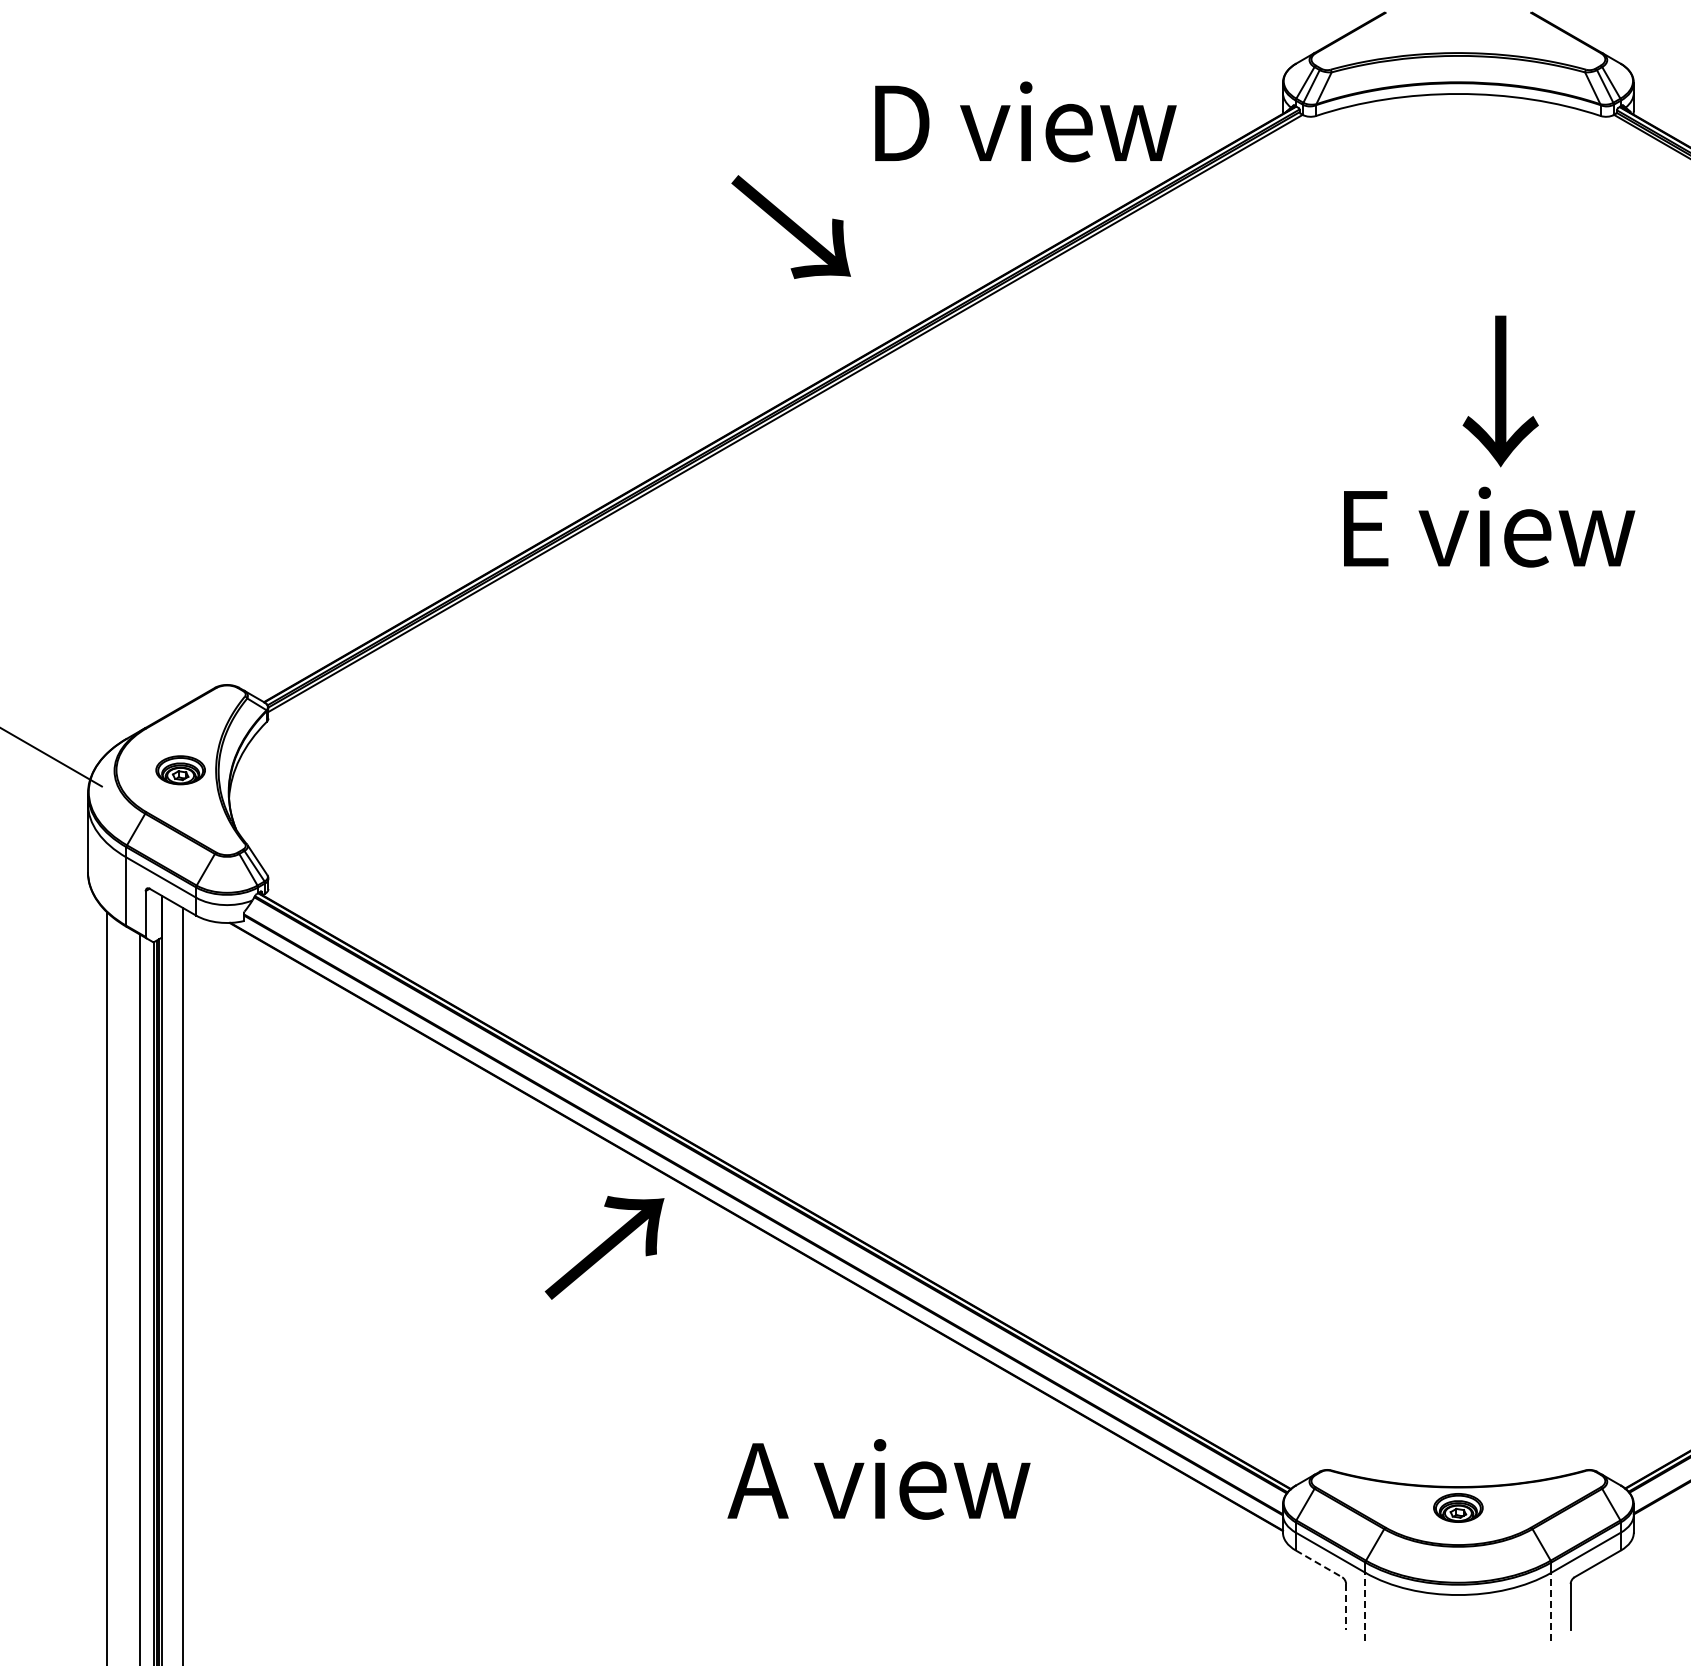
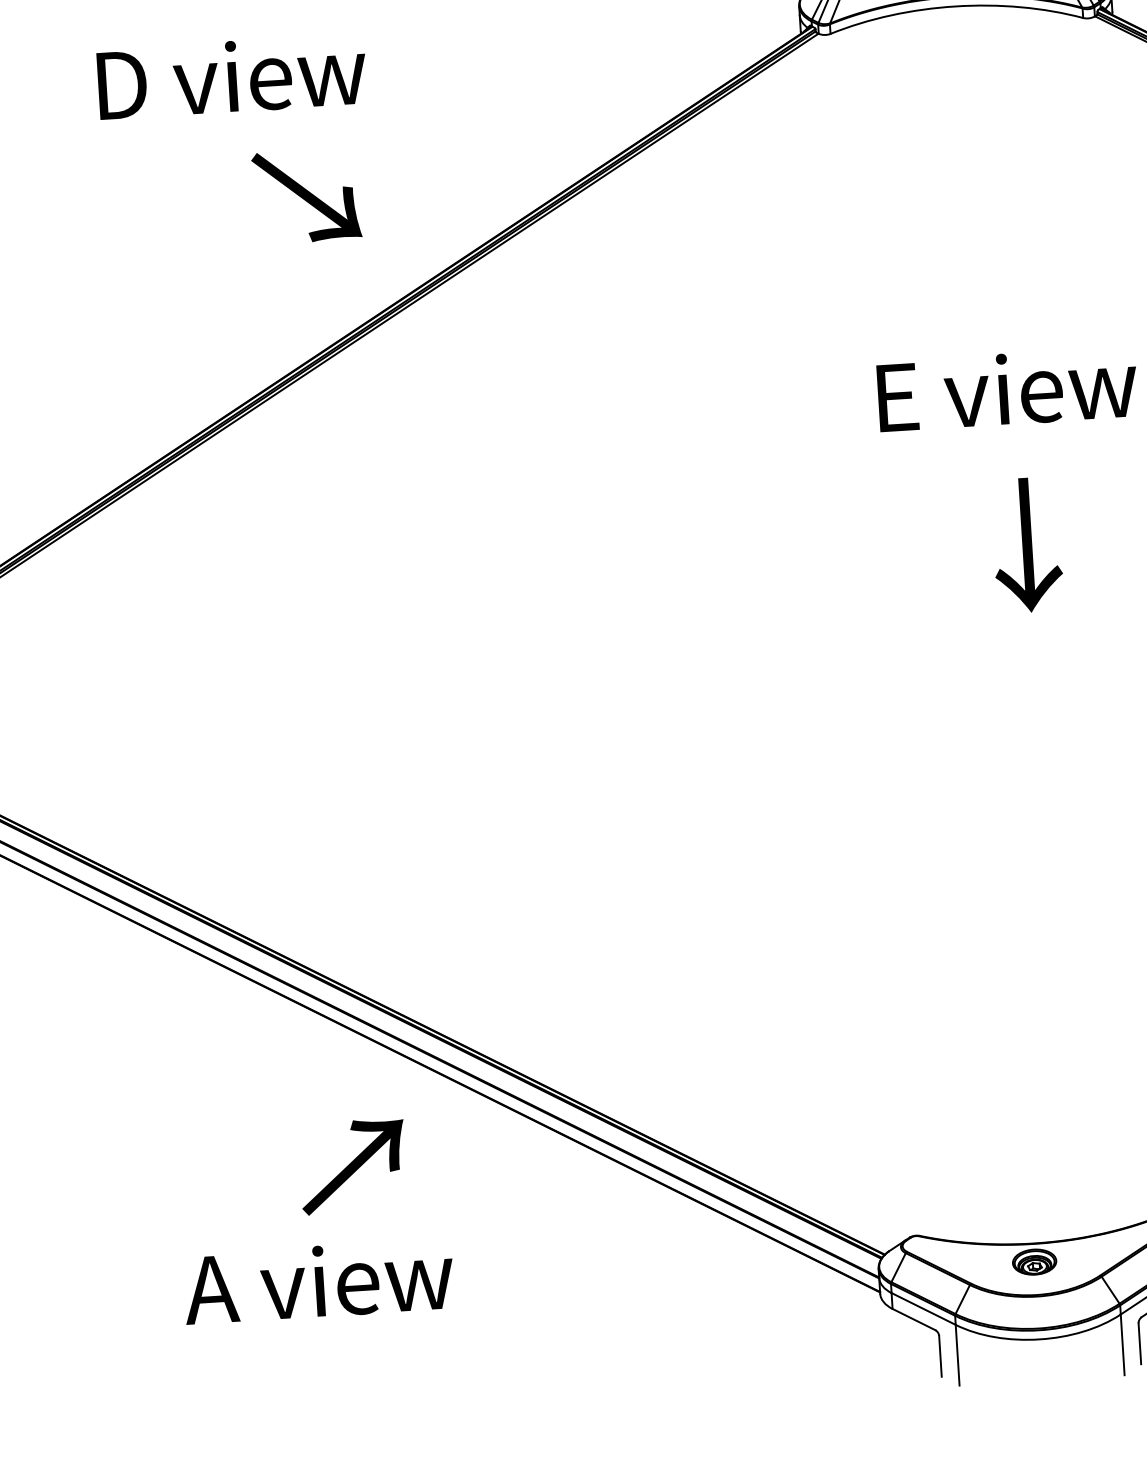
text: (1025, 121) -> (231, 76), moved
text: (790, 226) -> (306, 195), moved
text: (1500, 391) -> (1027, 545), moved
text: (604, 1247) -> (352, 1166), moved
text: (878, 1479) -> (318, 1281), moved
line: (1319, 1563) -> (914, 1319), dashed -> solid
line: (1365, 1606) -> (957, 1354), dashed -> solid
line: (1551, 1606) -> (1122, 1344), dashed -> solid
line: (1346, 1607) -> (940, 1356), dashed -> solid

